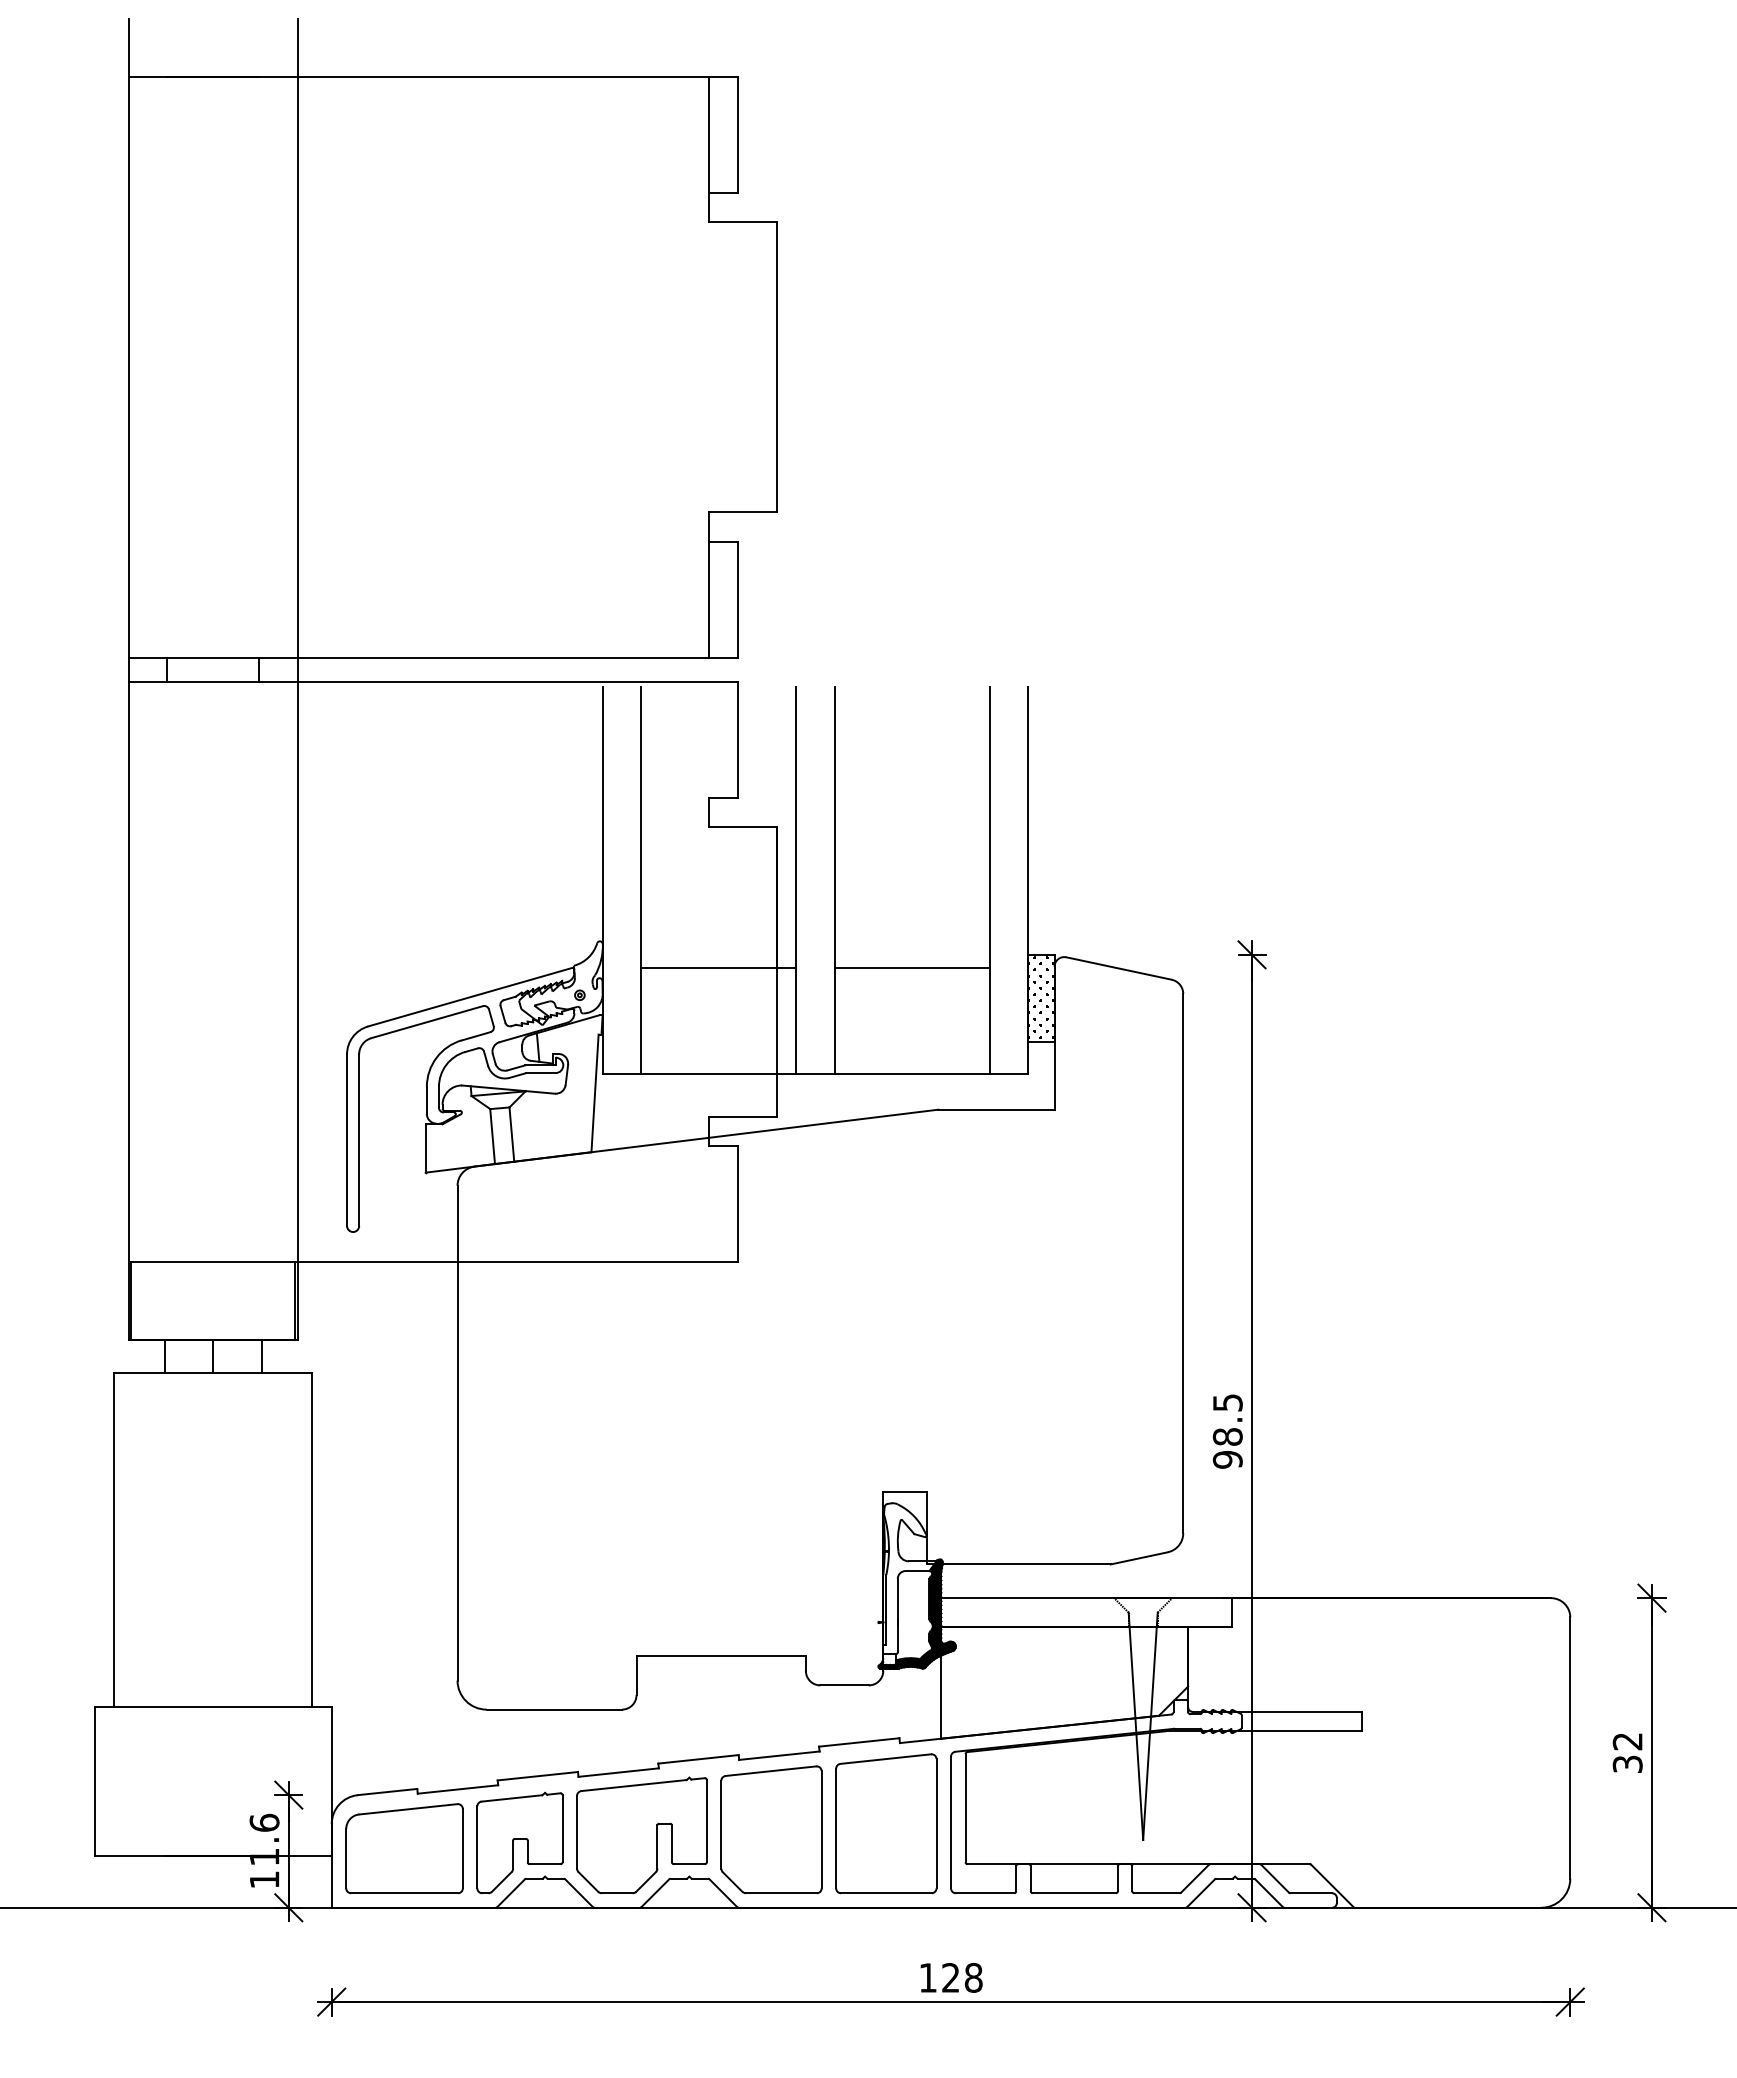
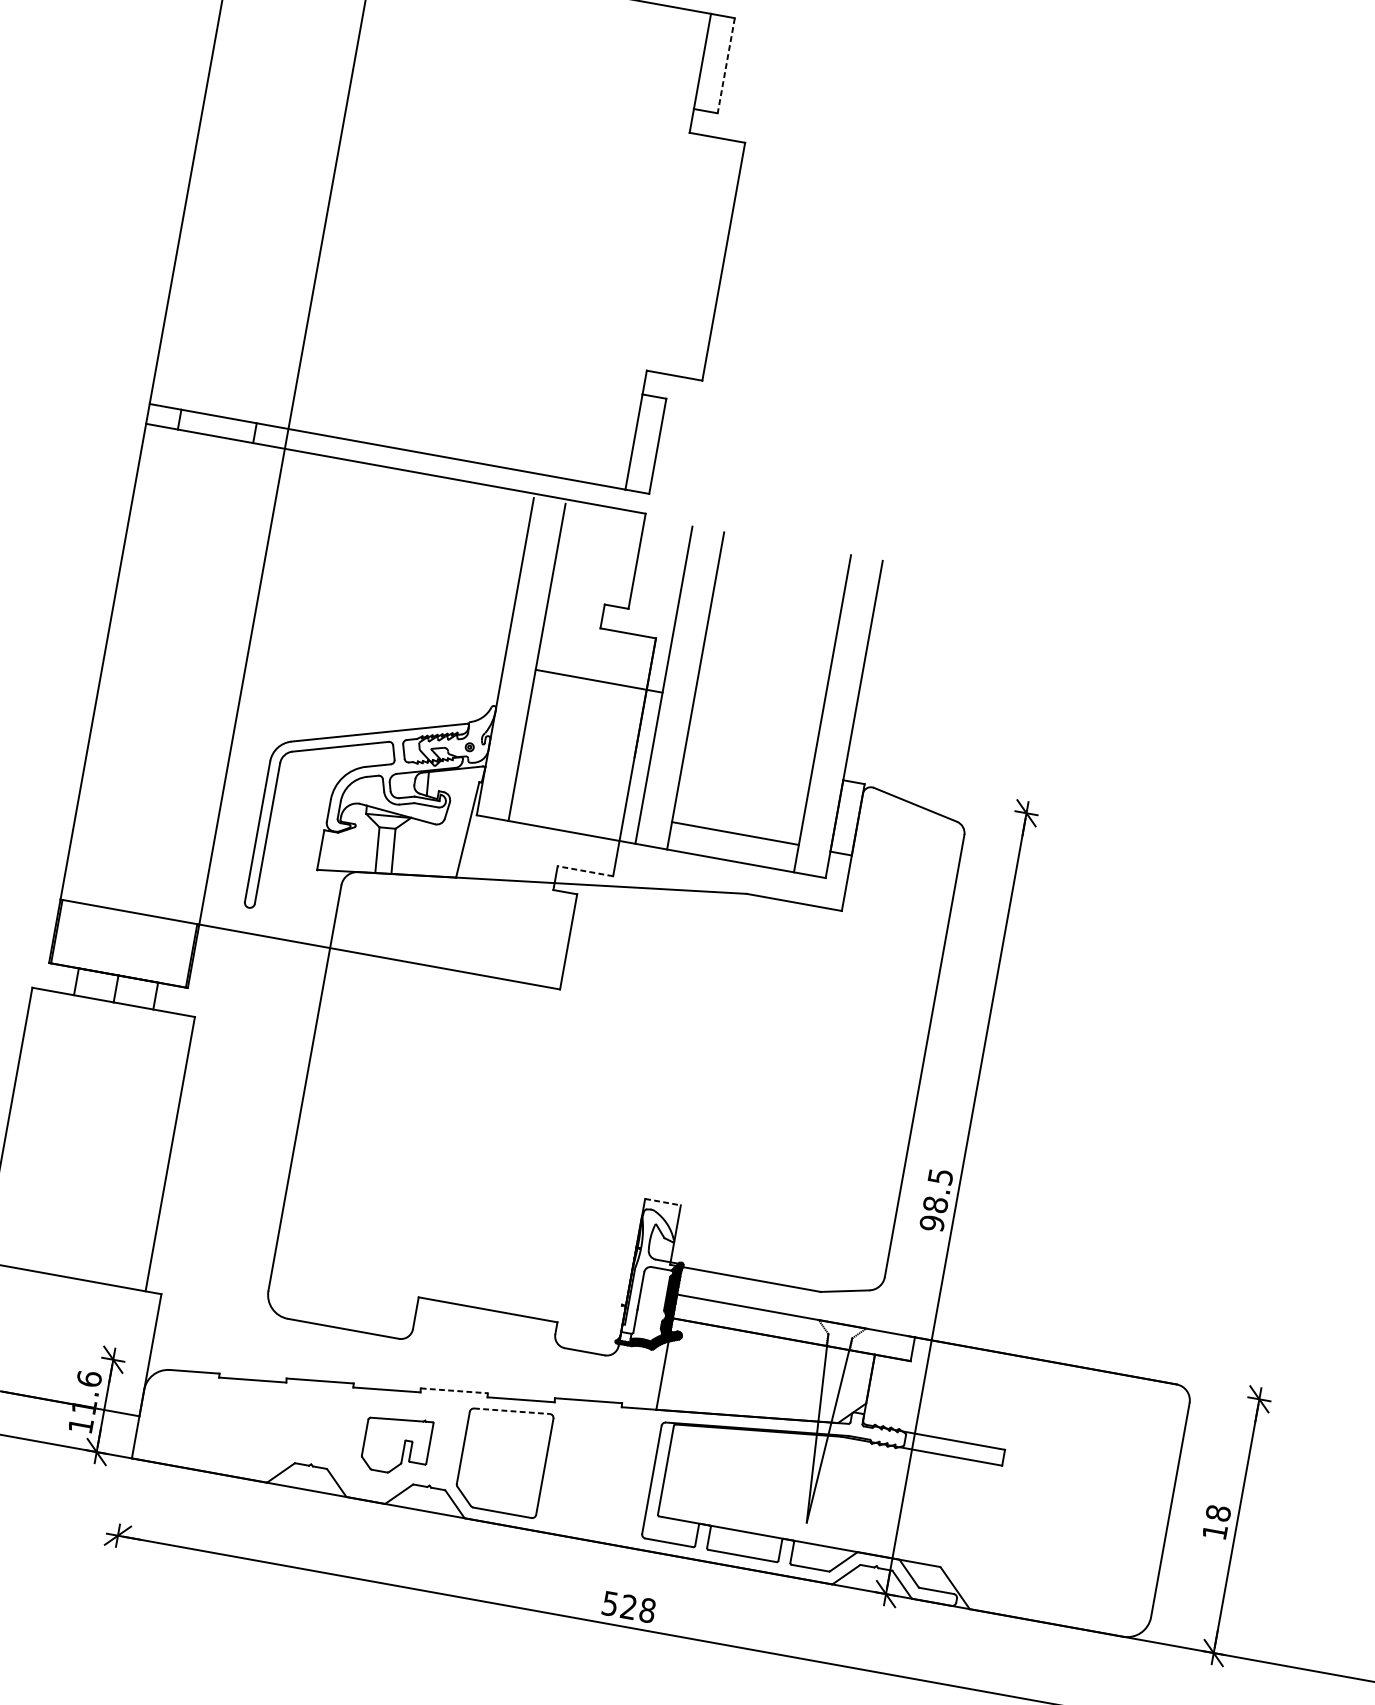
line: (738, 135) -> (726, 66), solid -> dashed
line: (718, 967) -> (598, 681), moved
line: (911, 967) -> (734, 833), moved
hatch: (1041, 997) -> (847, 817), removed
line: (742, 1117) -> (585, 871), solid -> dashed
line: (905, 1491) -> (663, 1201), solid -> dashed
text: (1627, 1752) -> (1216, 1522), 32 -> 18
line: (699, 1759) -> (455, 1391), solid -> dashed
line: (770, 1771) -> (511, 1411), solid -> dashed
part: (886, 1823) -> (598, 1471), removed
part: (641, 1835) -> (396, 1444), size x0.6
part: (519, 1842) -> (295, 1432), removed
part: (404, 1848) -> (200, 1420), removed
text: (927, 1977) -> (609, 1603), 128 -> 528

